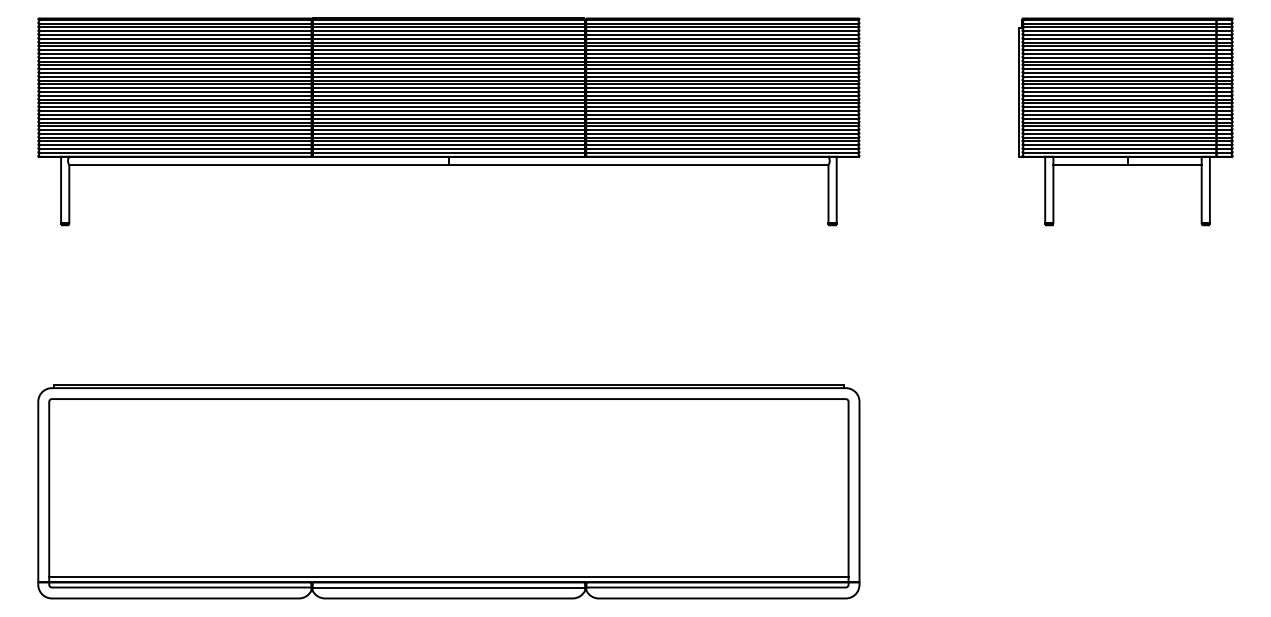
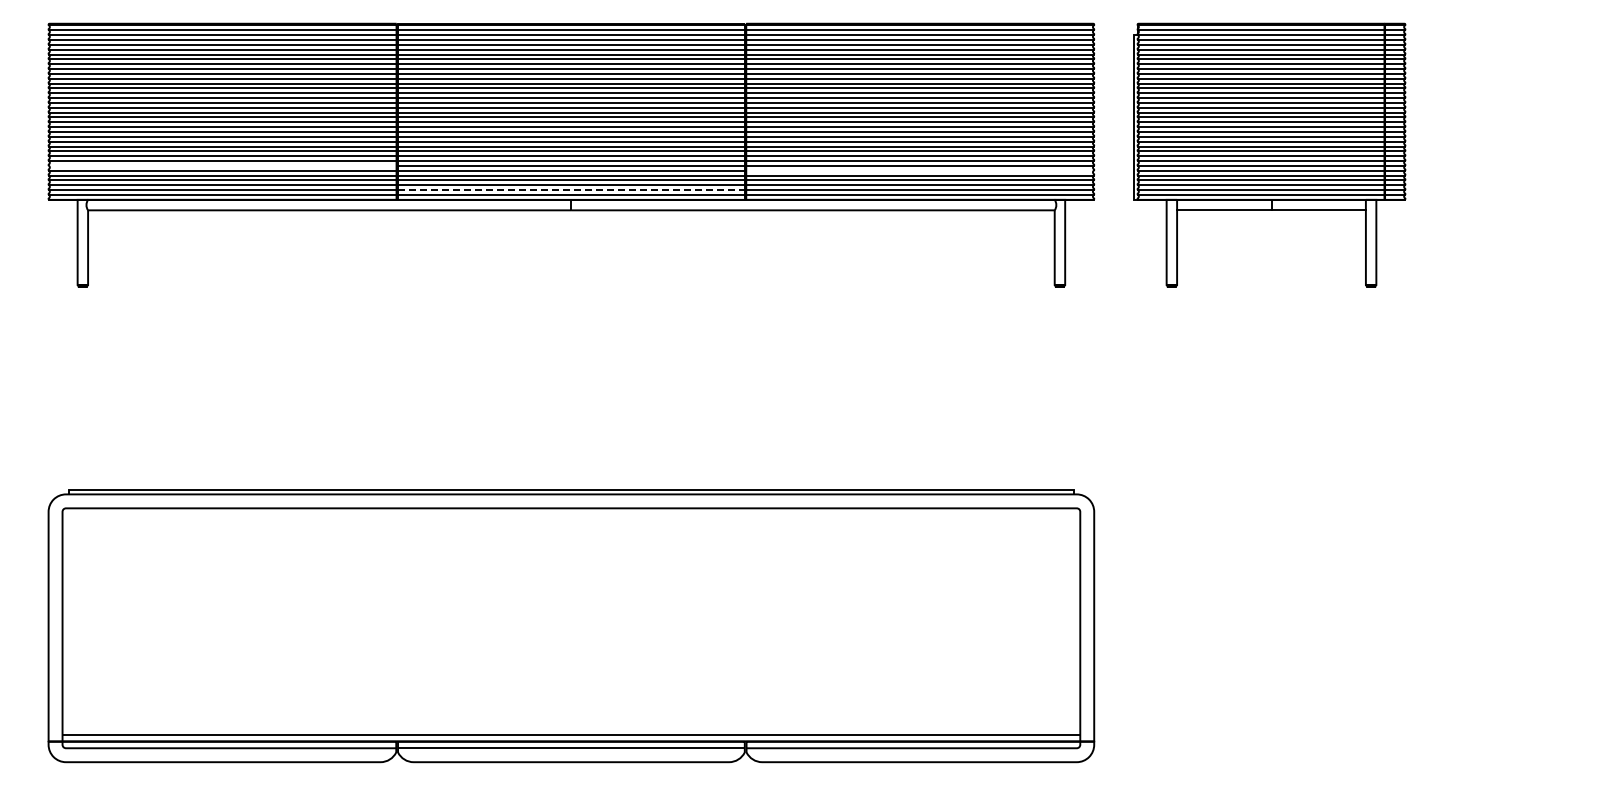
part: (1125, 121) -> (1269, 154), moved
line: (174, 129) -> (222, 165), removed
line: (722, 133) -> (919, 170), removed
line: (448, 149) -> (571, 190), solid -> dashed

